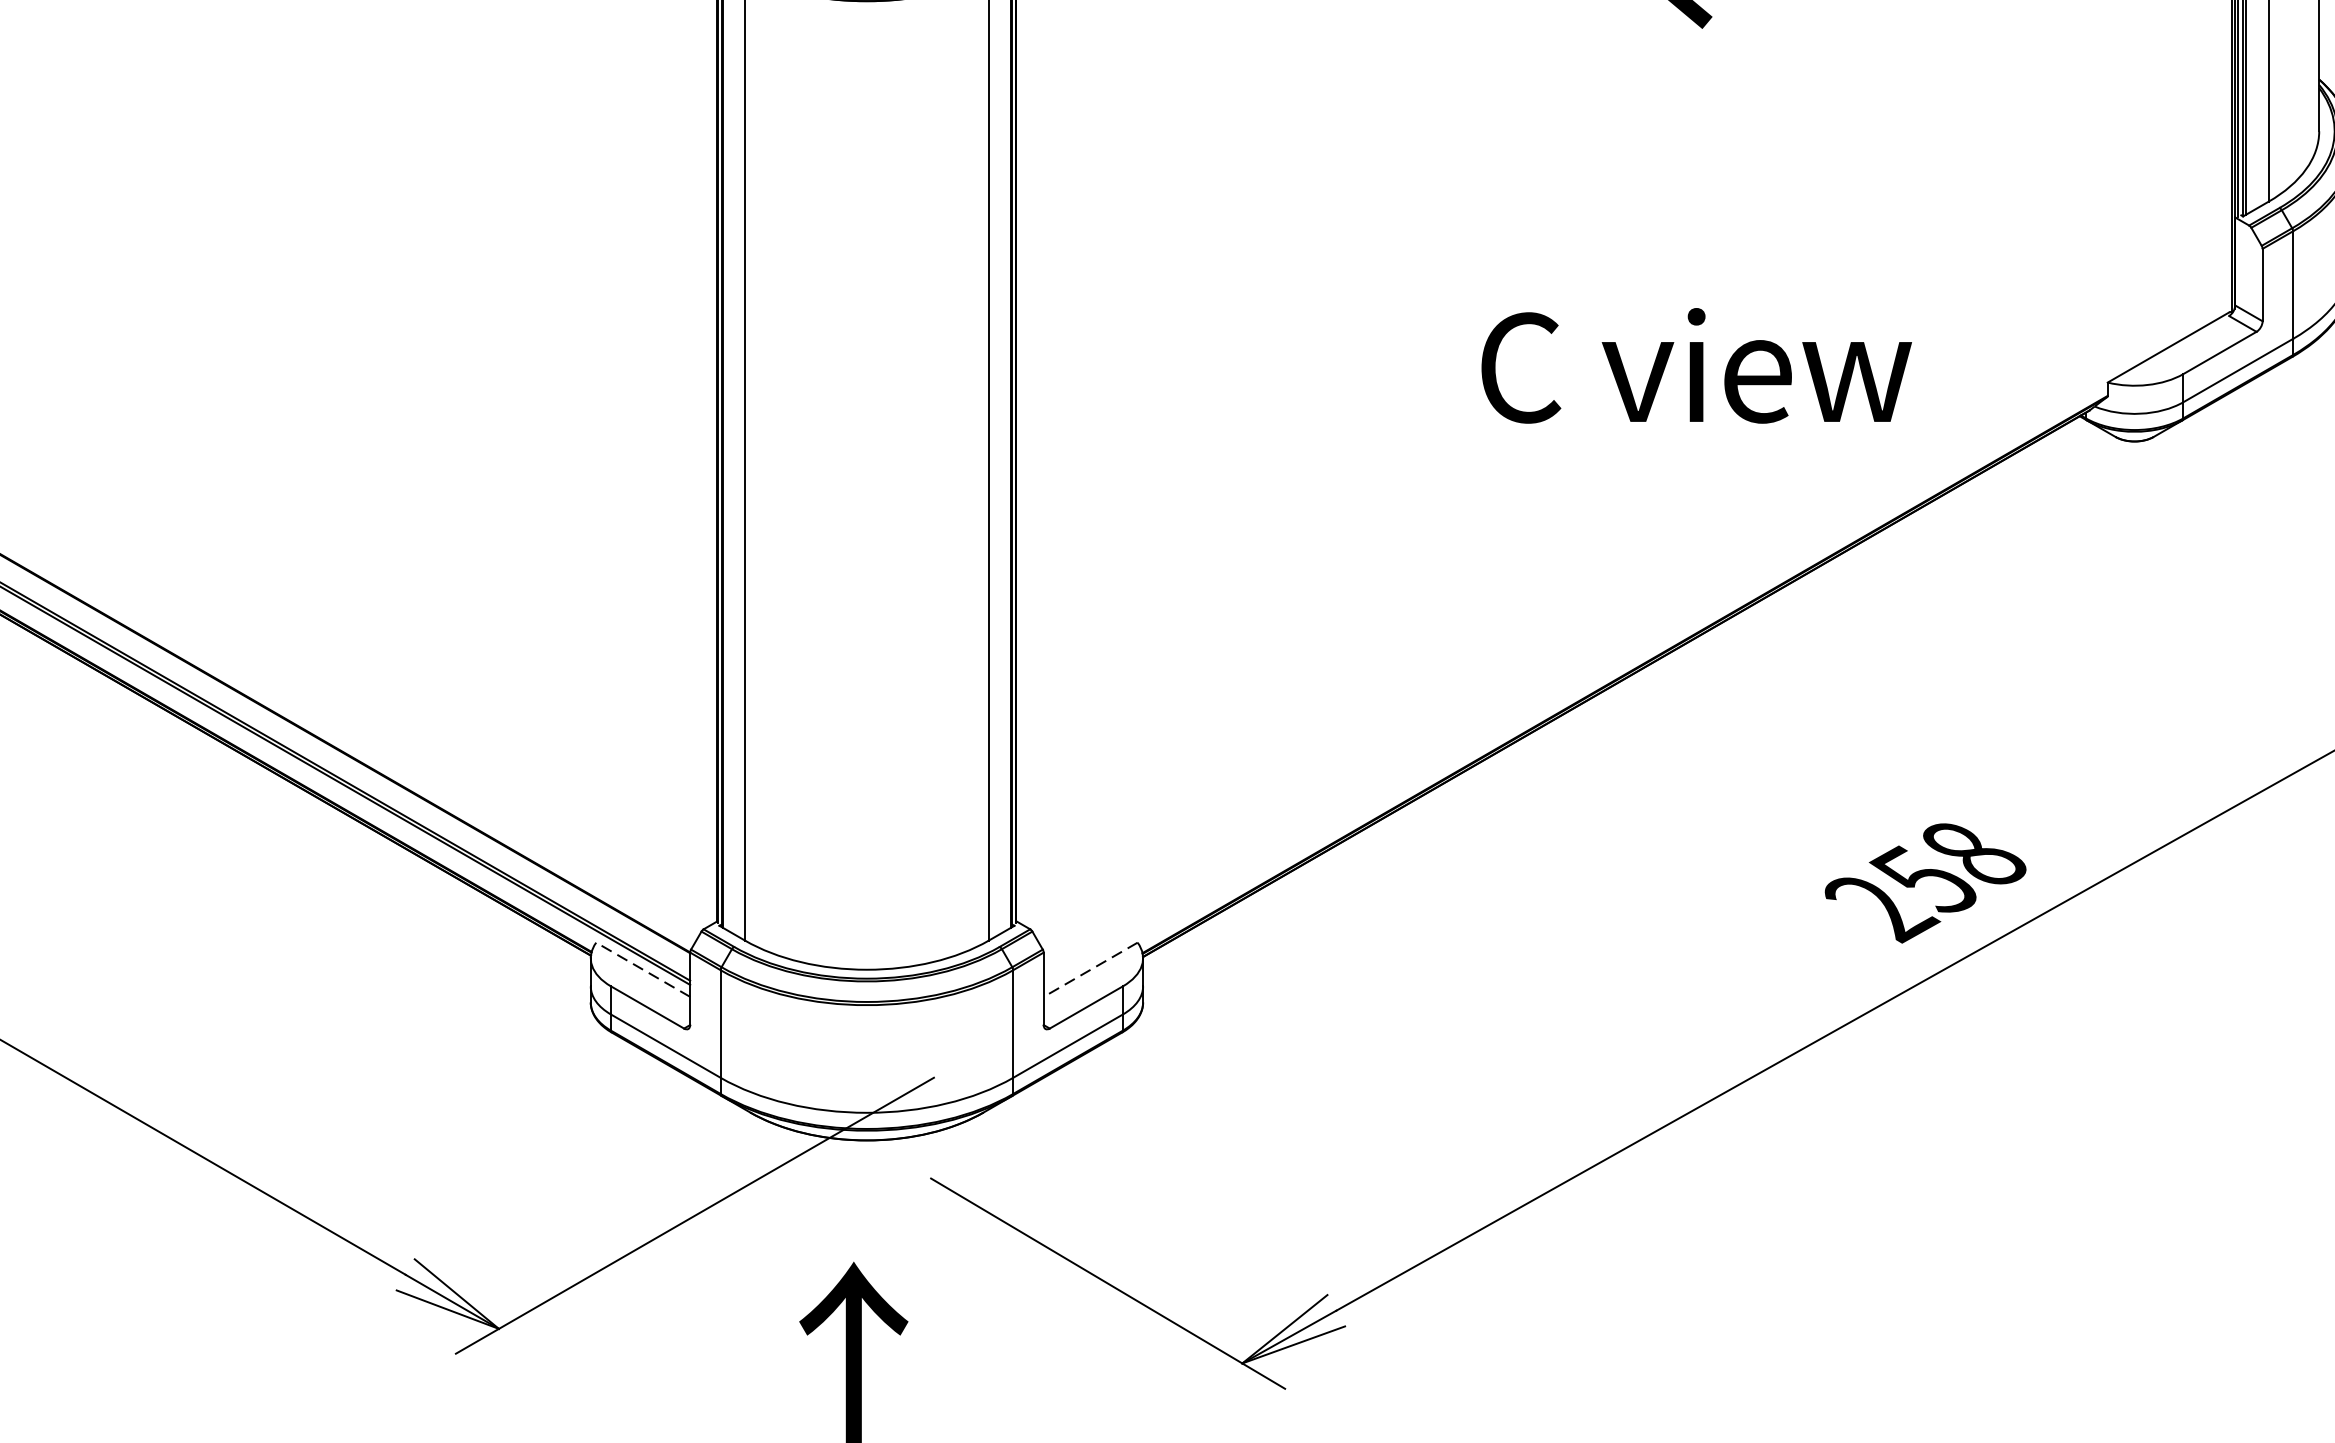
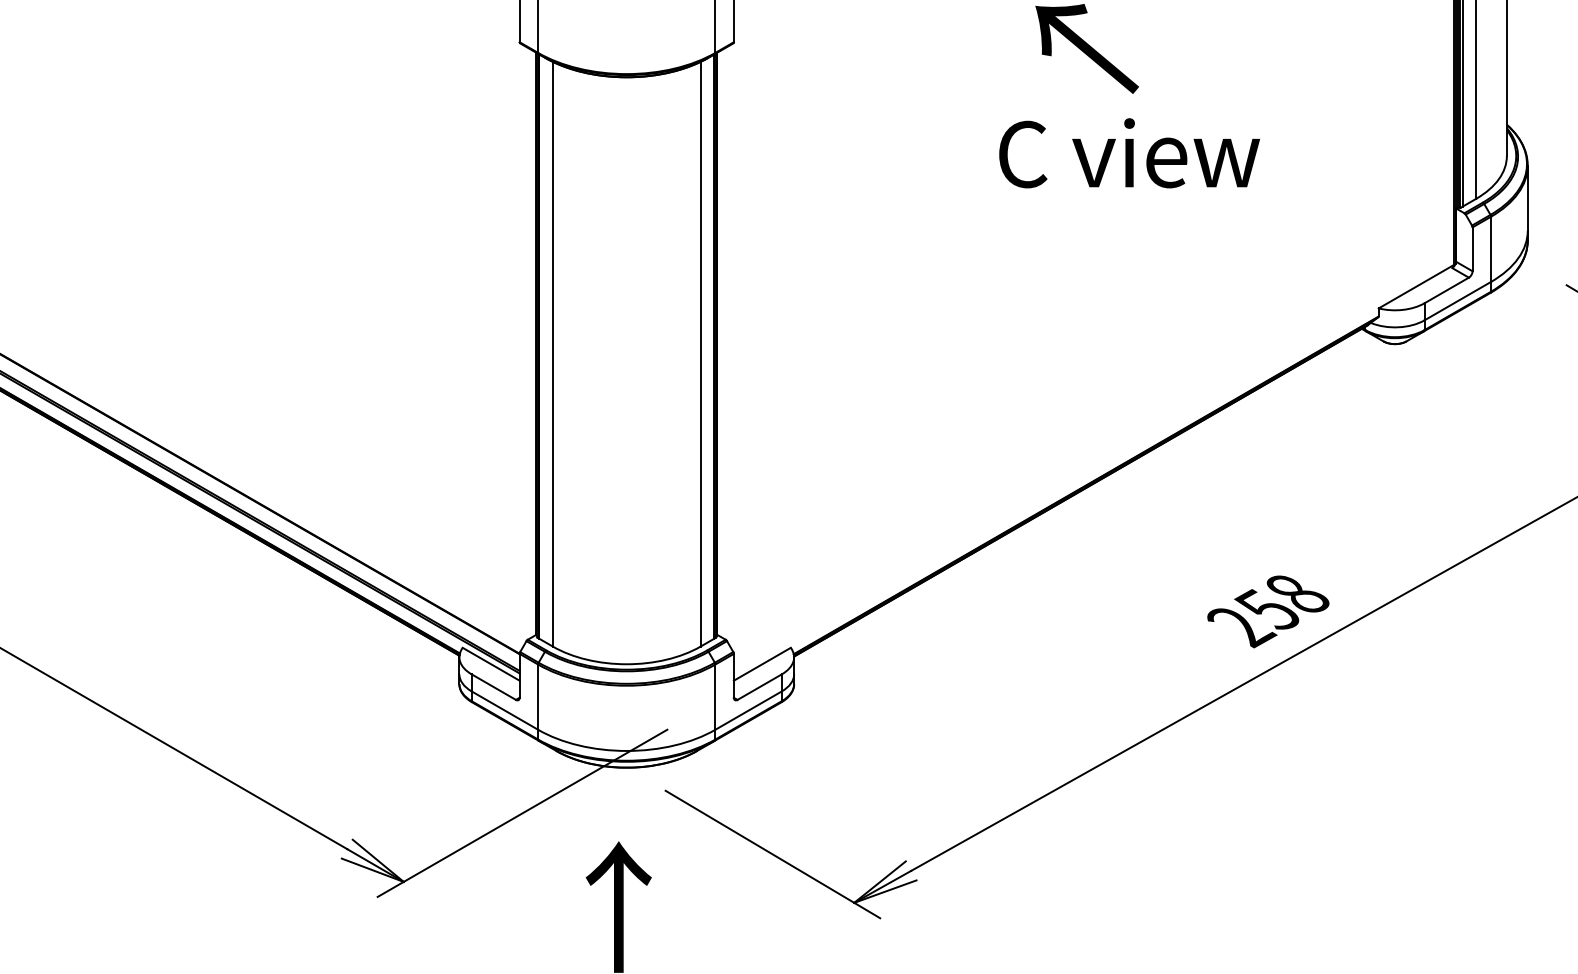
text: (1696, 366) -> (1129, 153), moved
line: (643, 970) -> (491, 664), dashed -> solid
line: (1090, 970) -> (762, 664), dashed -> solid

